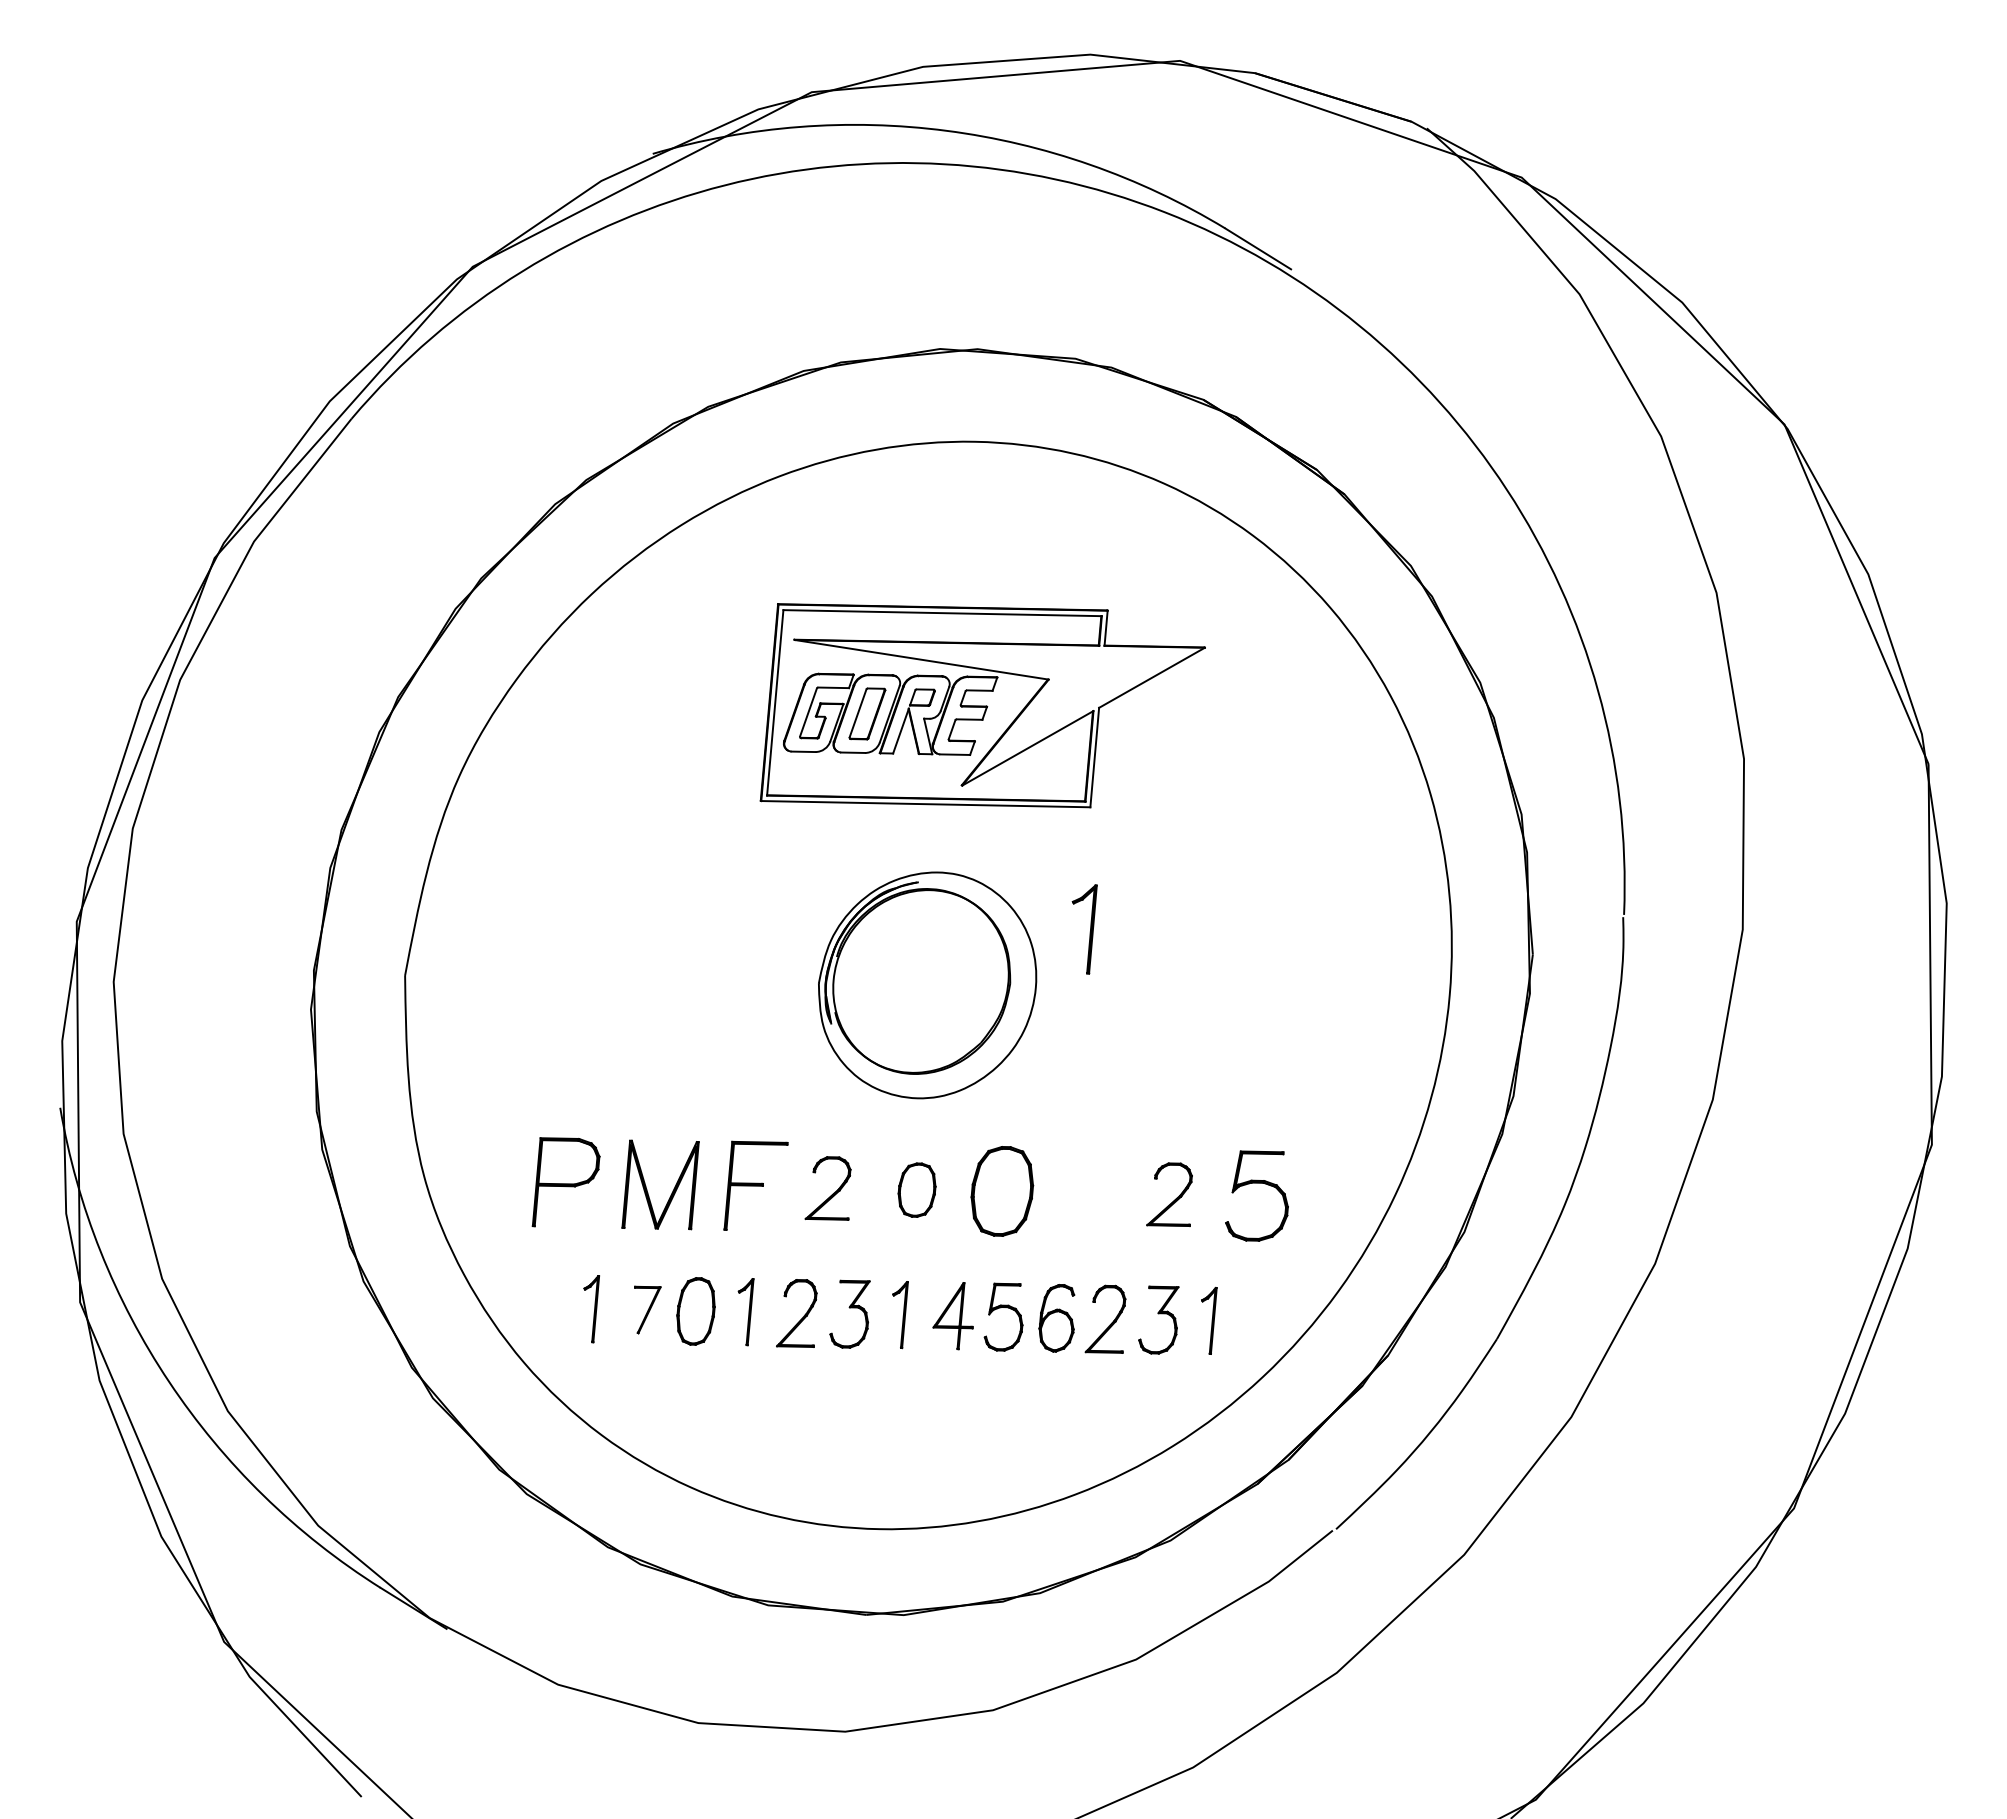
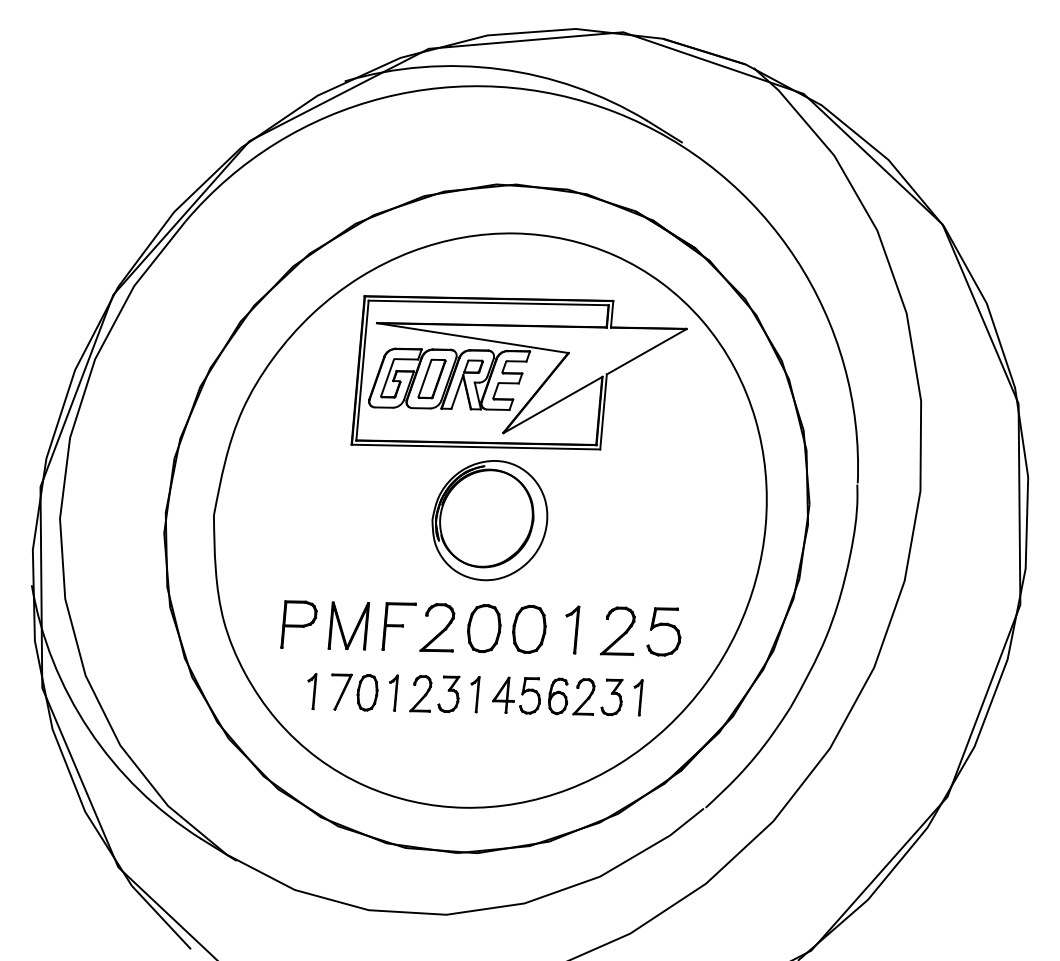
part: (981, 705) -> (518, 372), size x1.43
part: (1083, 928) -> (572, 629), moved
part: (828, 1187) -> (437, 627), size x1.43
part: (917, 1189) -> (484, 628), size x1.67
part: (1169, 1193) -> (617, 630), size x1.43
part: (646, 1308) -> (341, 691), size x1.43

